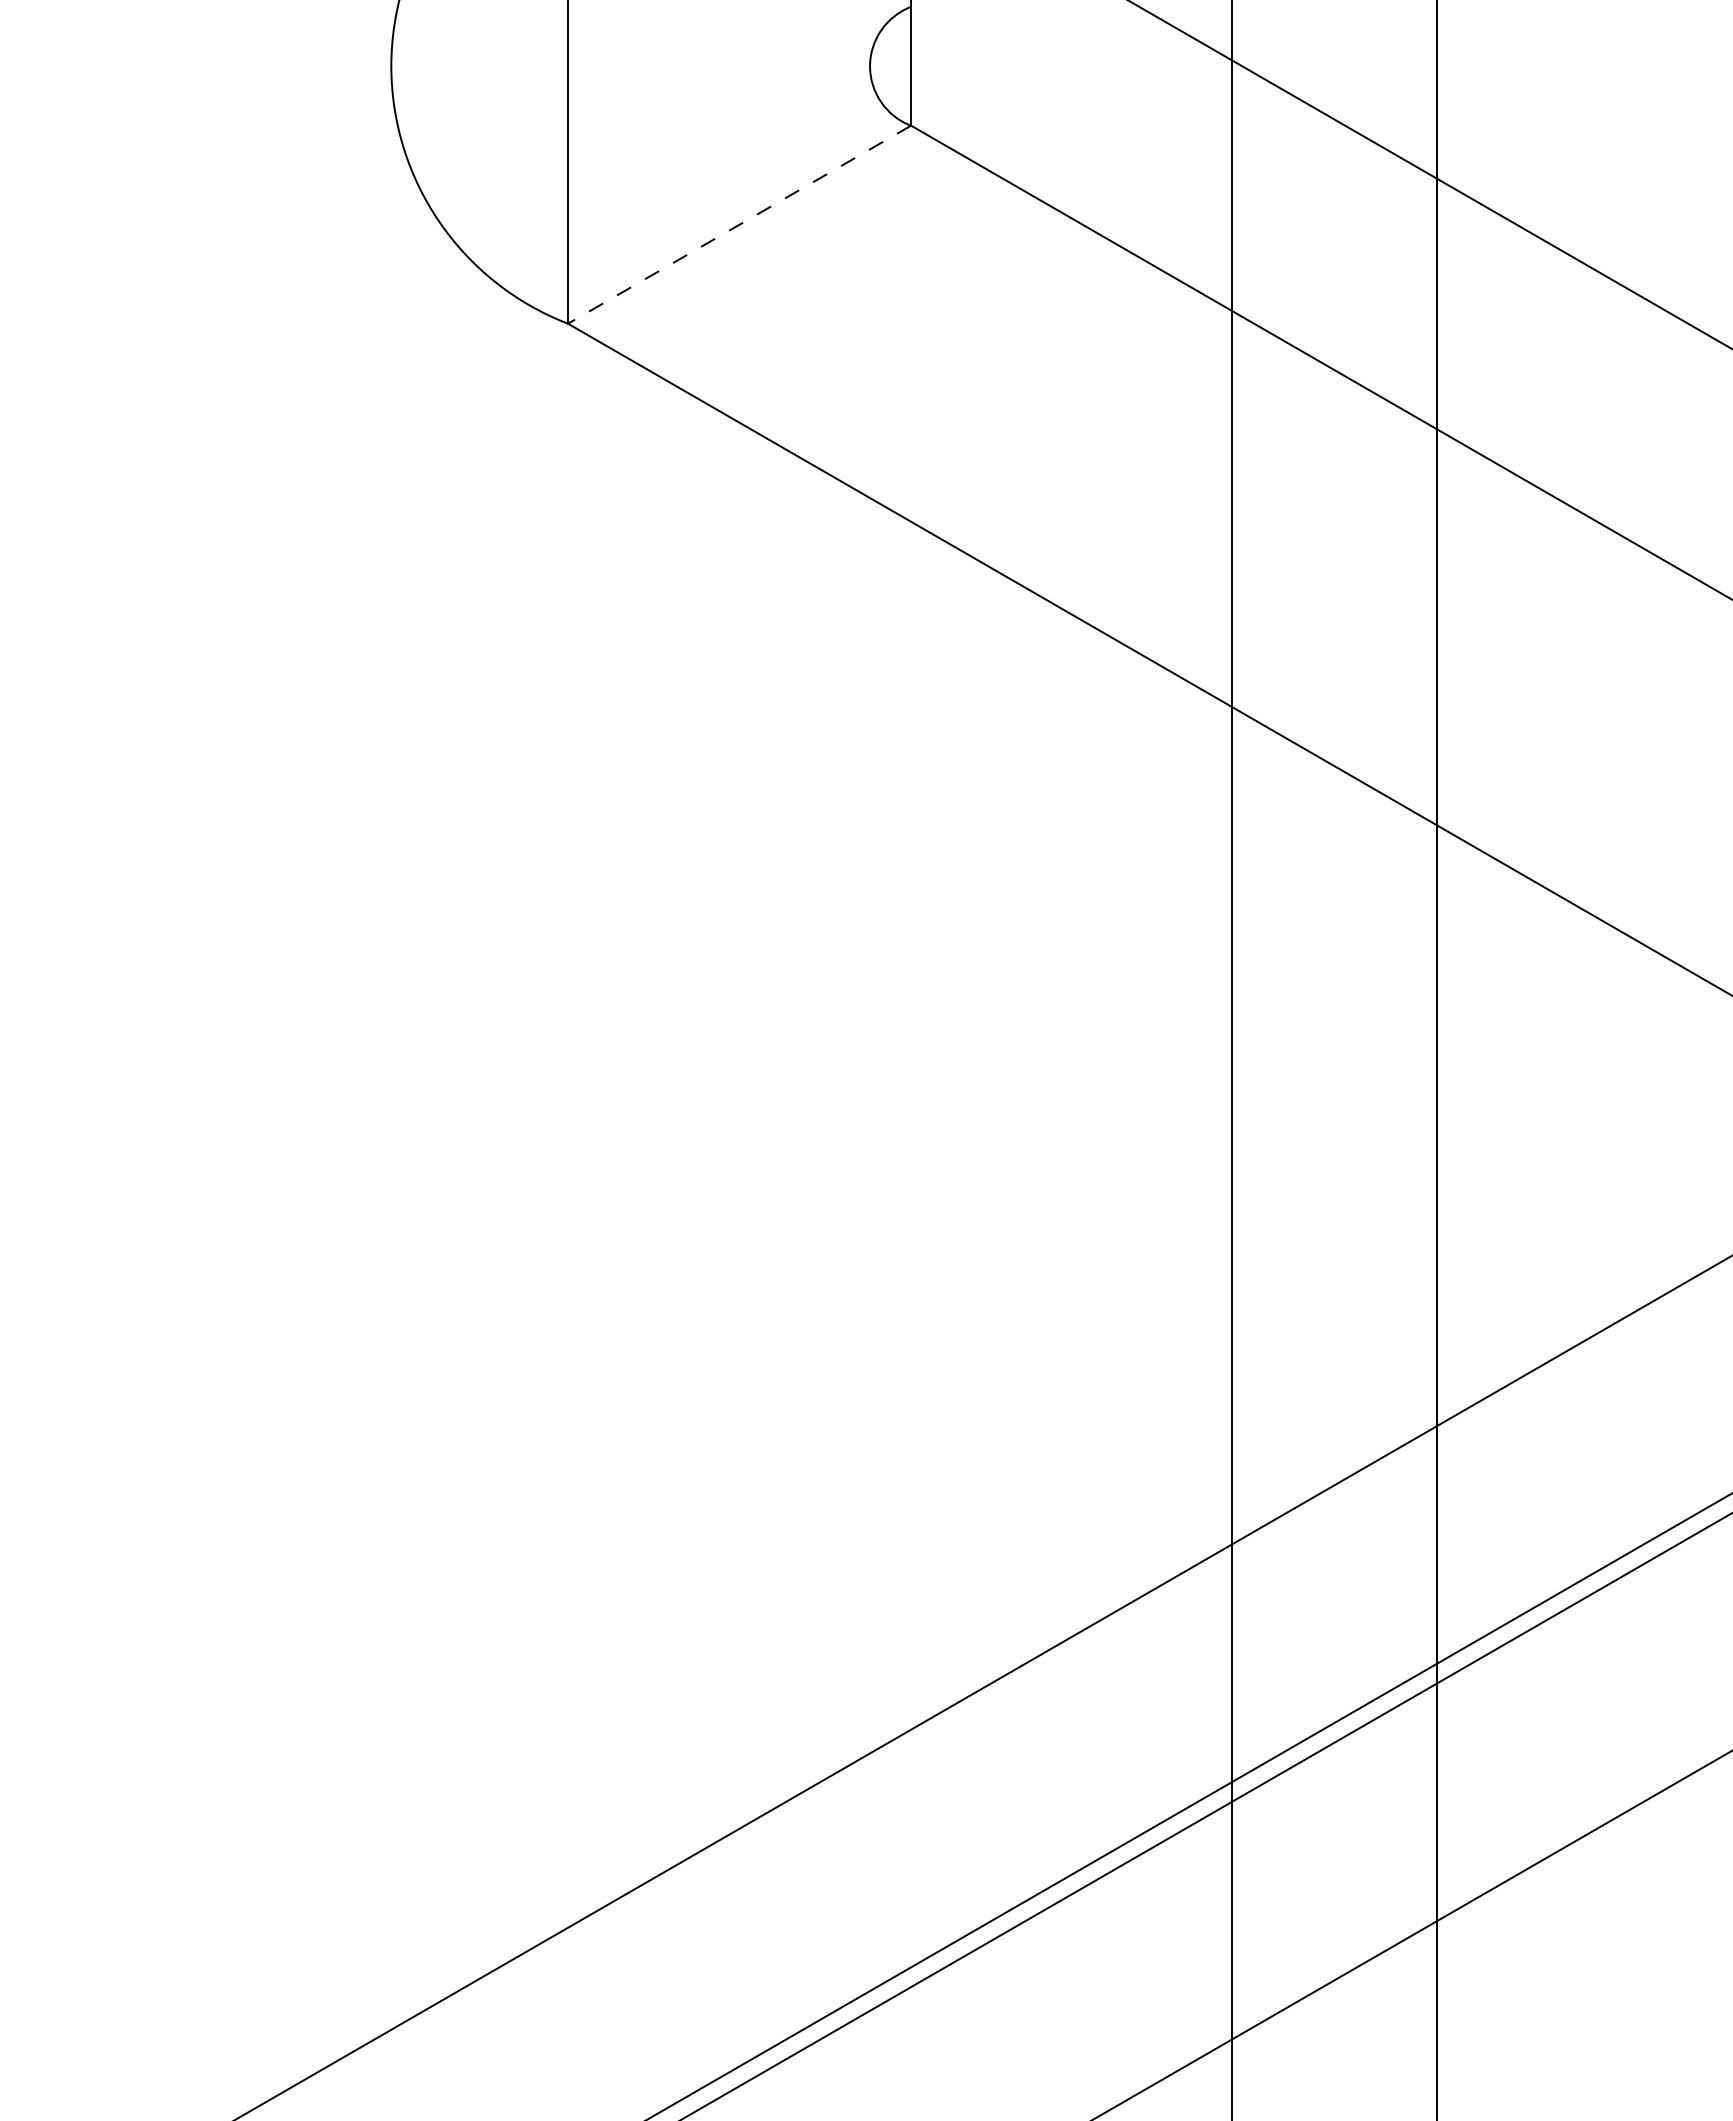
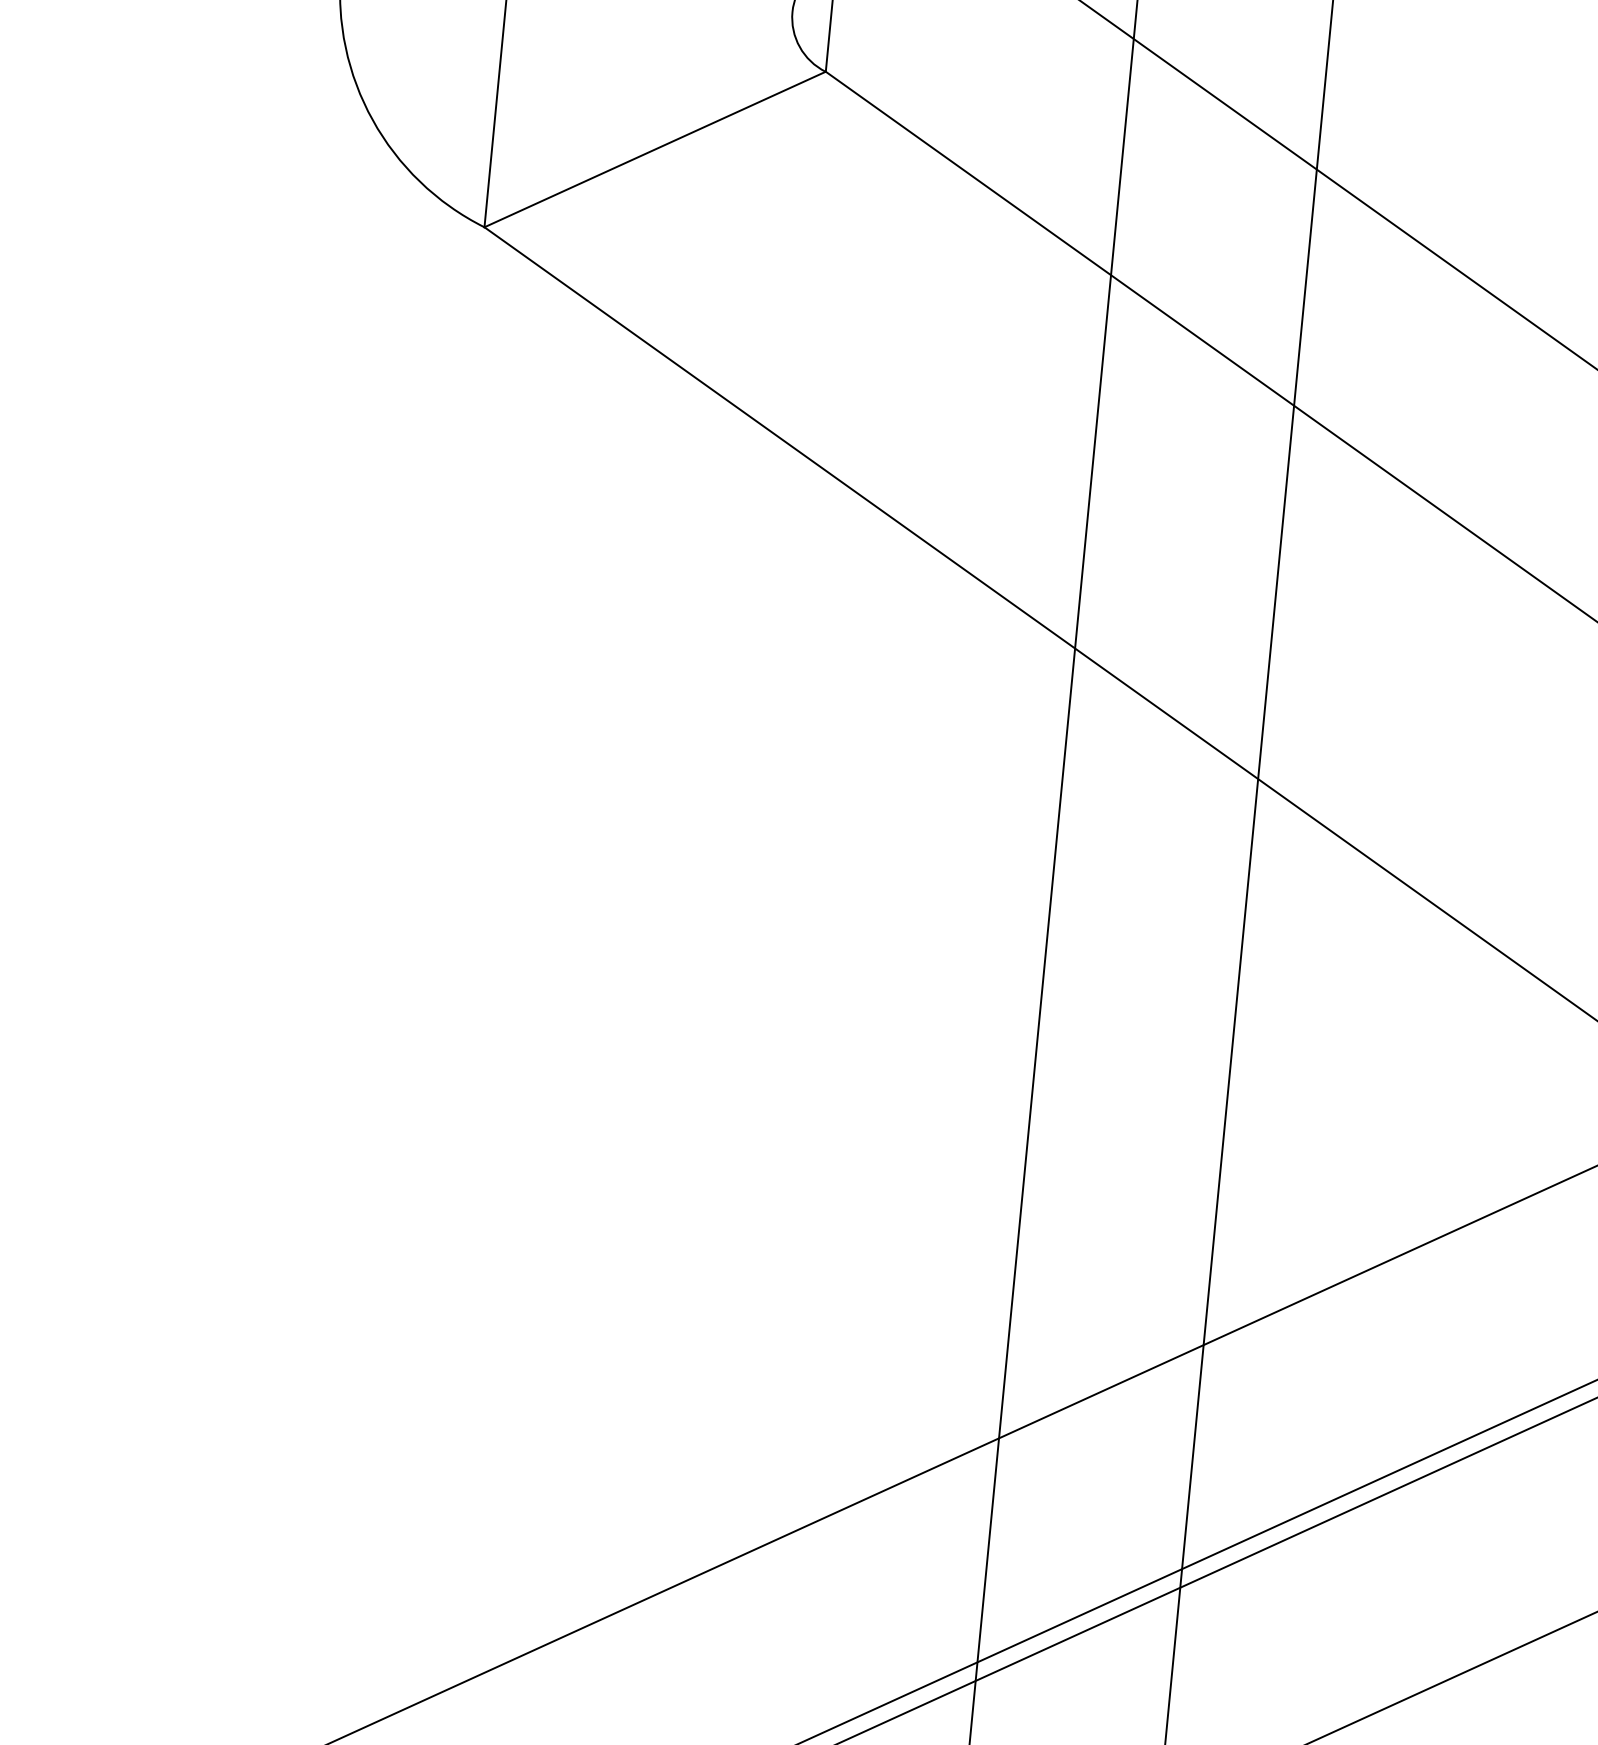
line: (739, 224) -> (655, 149), dashed -> solid

